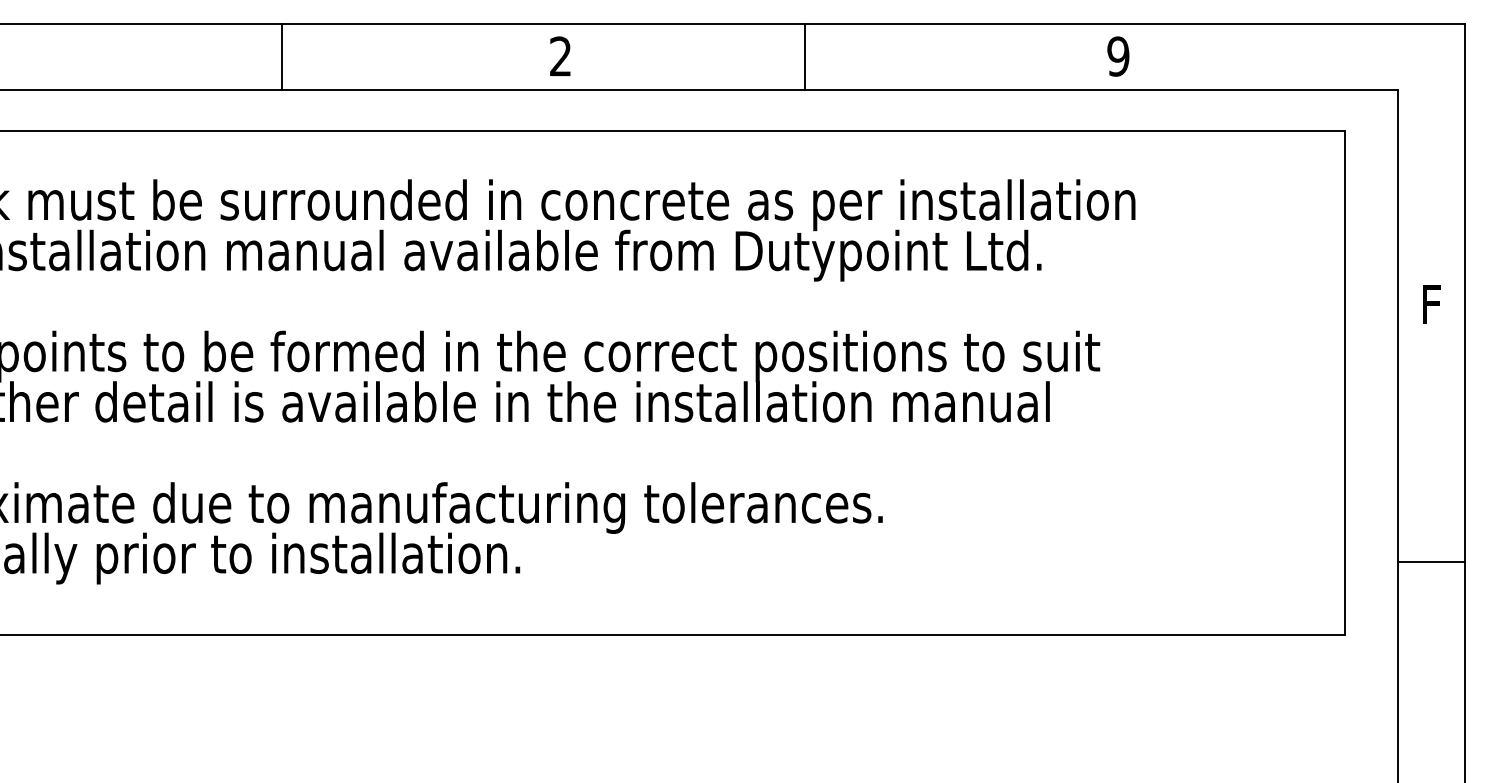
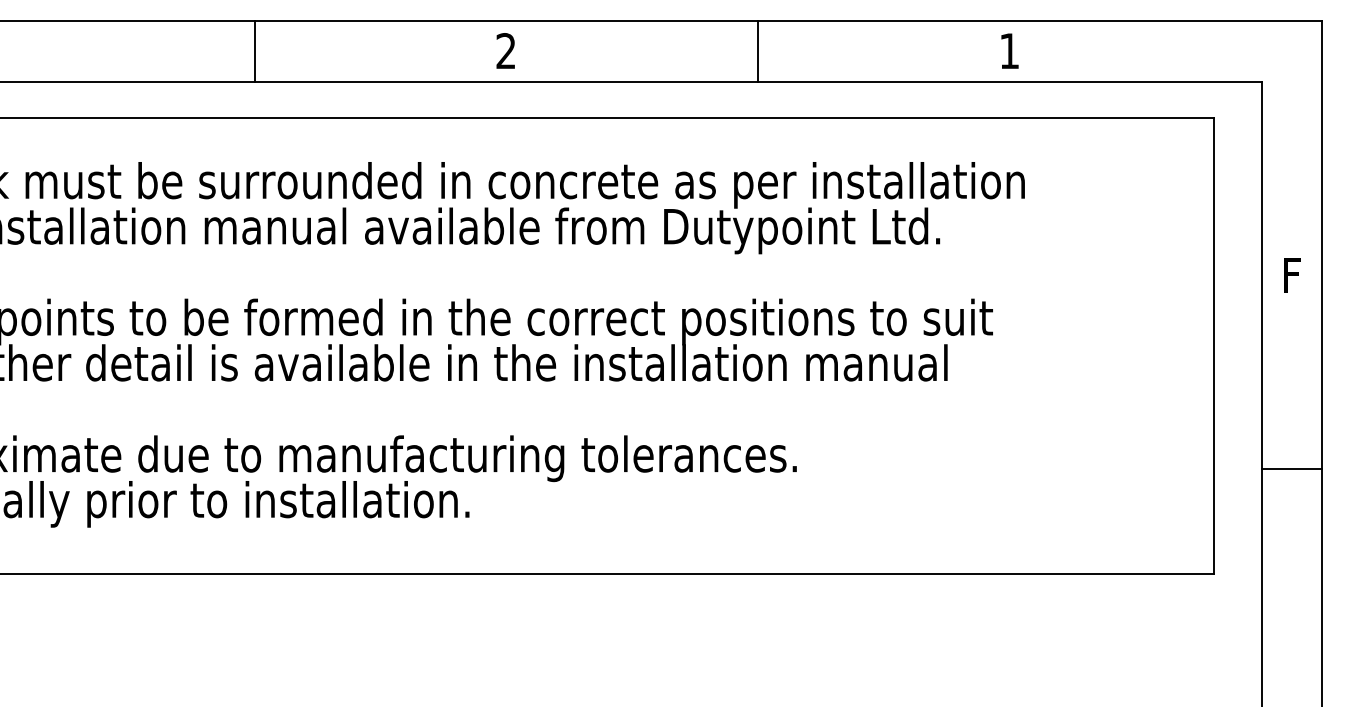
line: (805, 56) -> (758, 51), moved
text: (1118, 56) -> (1009, 51), 9 -> 1
line: (1430, 561) -> (1291, 469), moved

